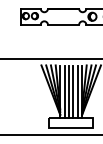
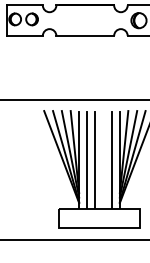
line: (73, 91) -> (103, 159), removed

